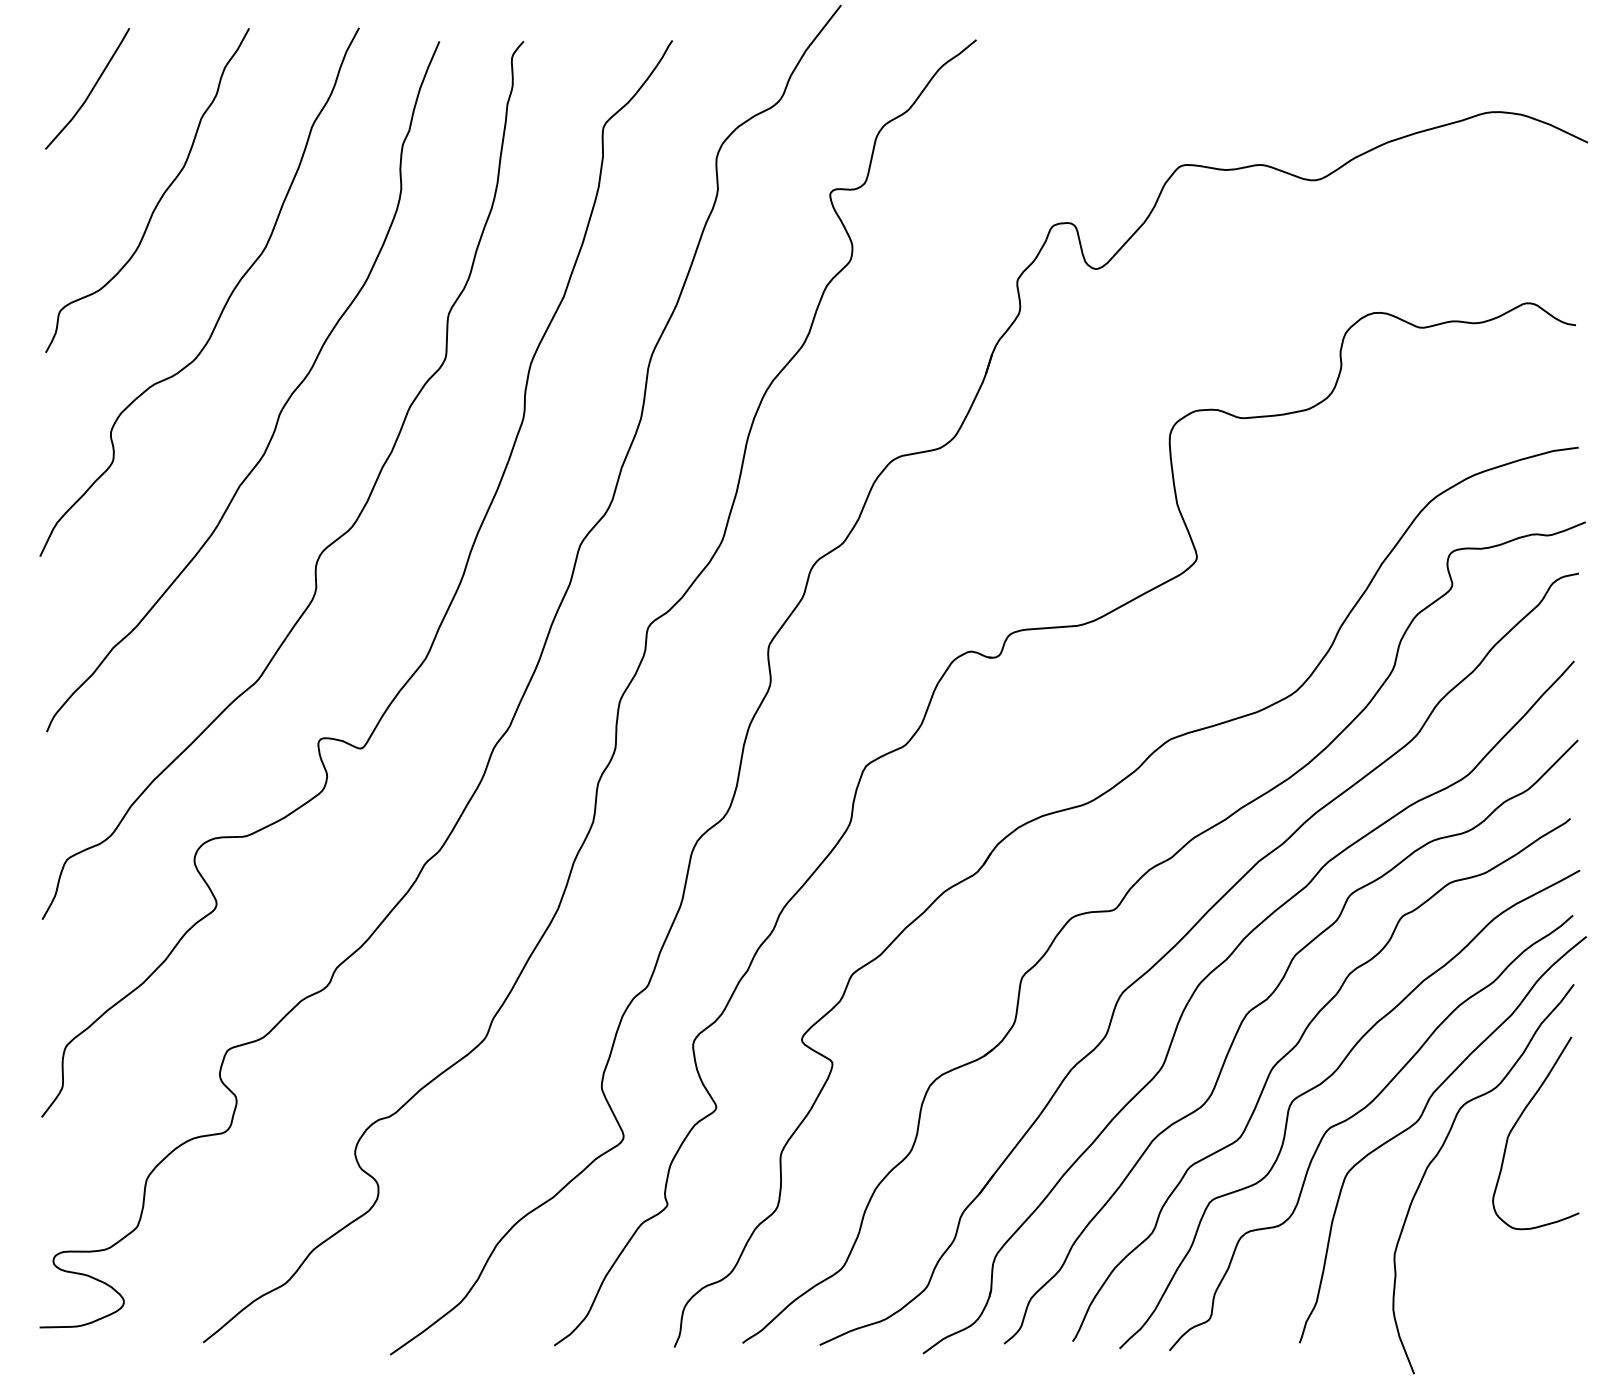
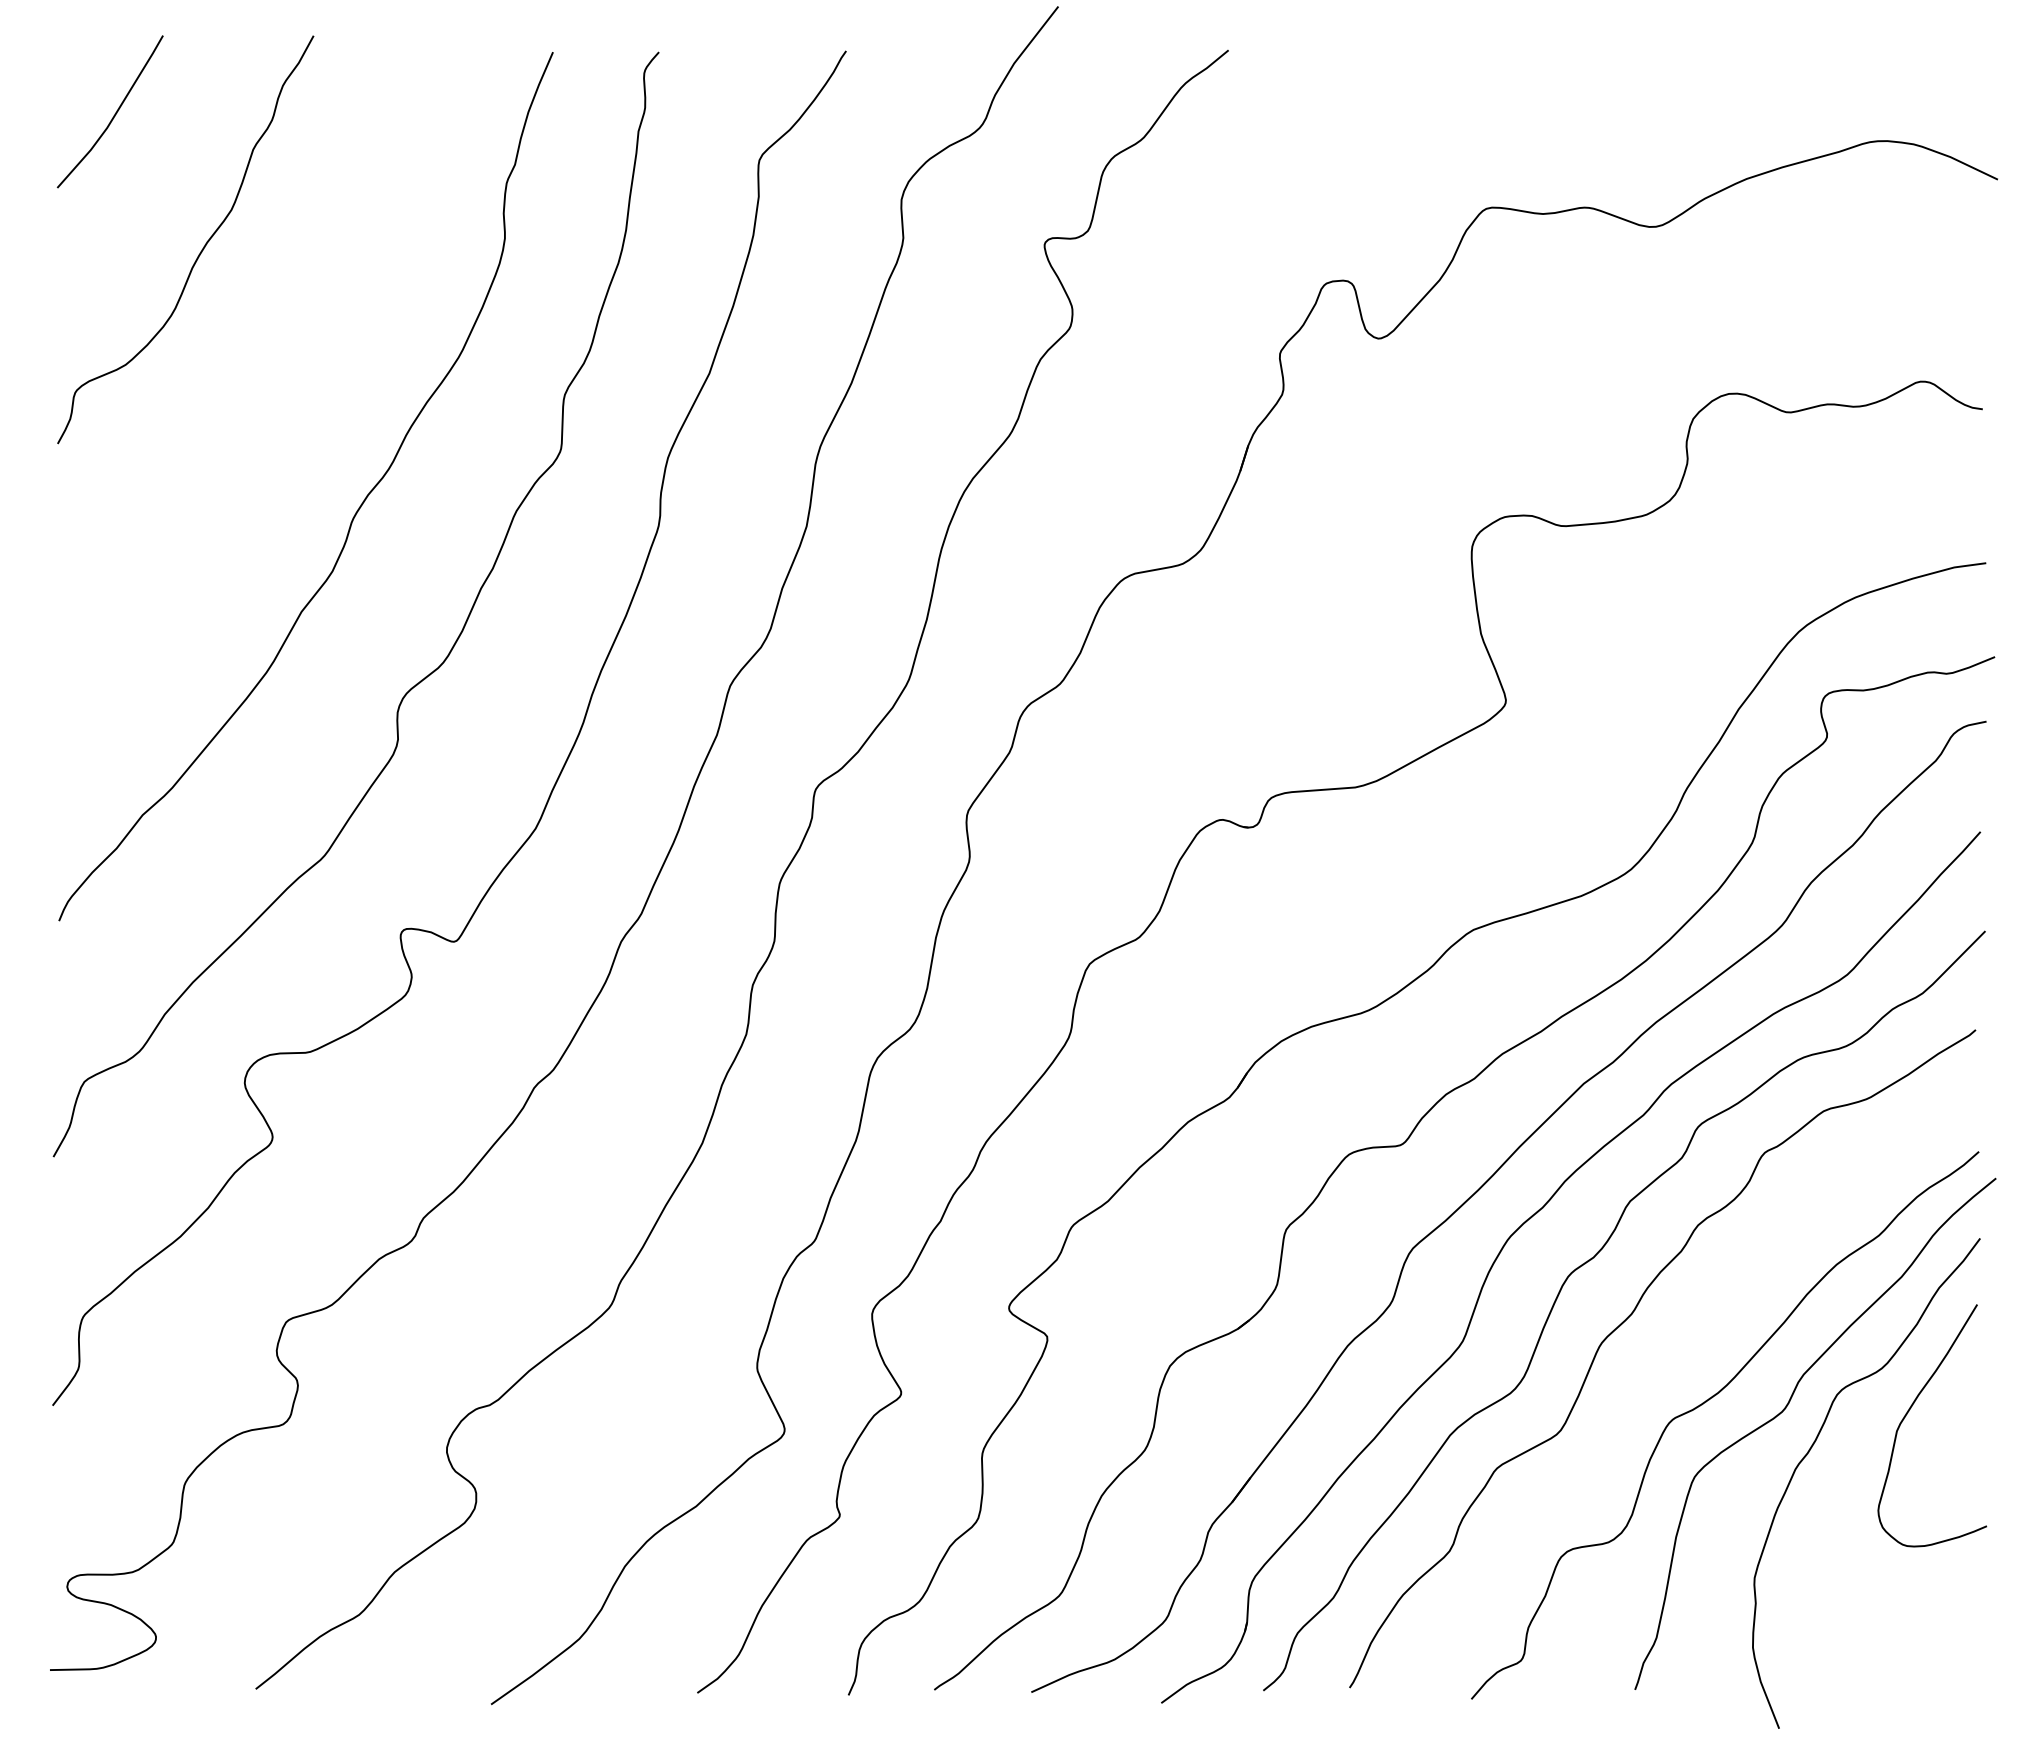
curve: (225, 303) -> (283, 382), removed
curve: (1325, 1081) -> (1667, 1360), removed

